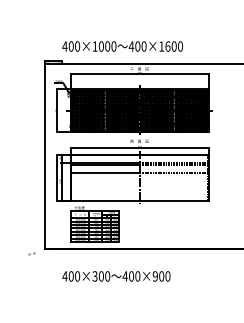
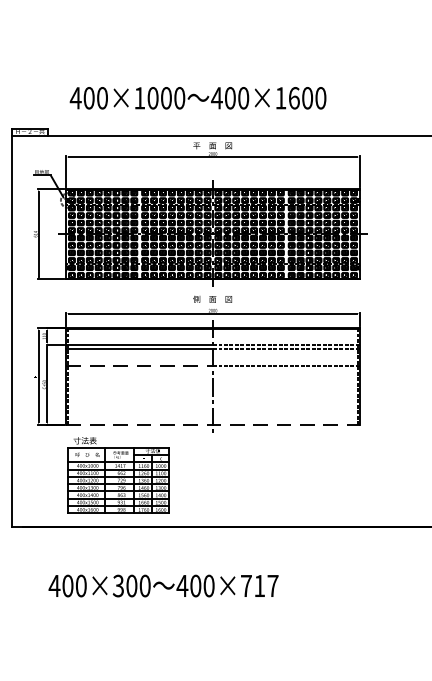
text: (122, 46) -> (197, 98), moved
line: (105, 172) -> (140, 365), solid -> dashed
line: (140, 200) -> (214, 424), solid -> dashed
text: (161, 276) -> (259, 586), 400×900 -> 400×717

